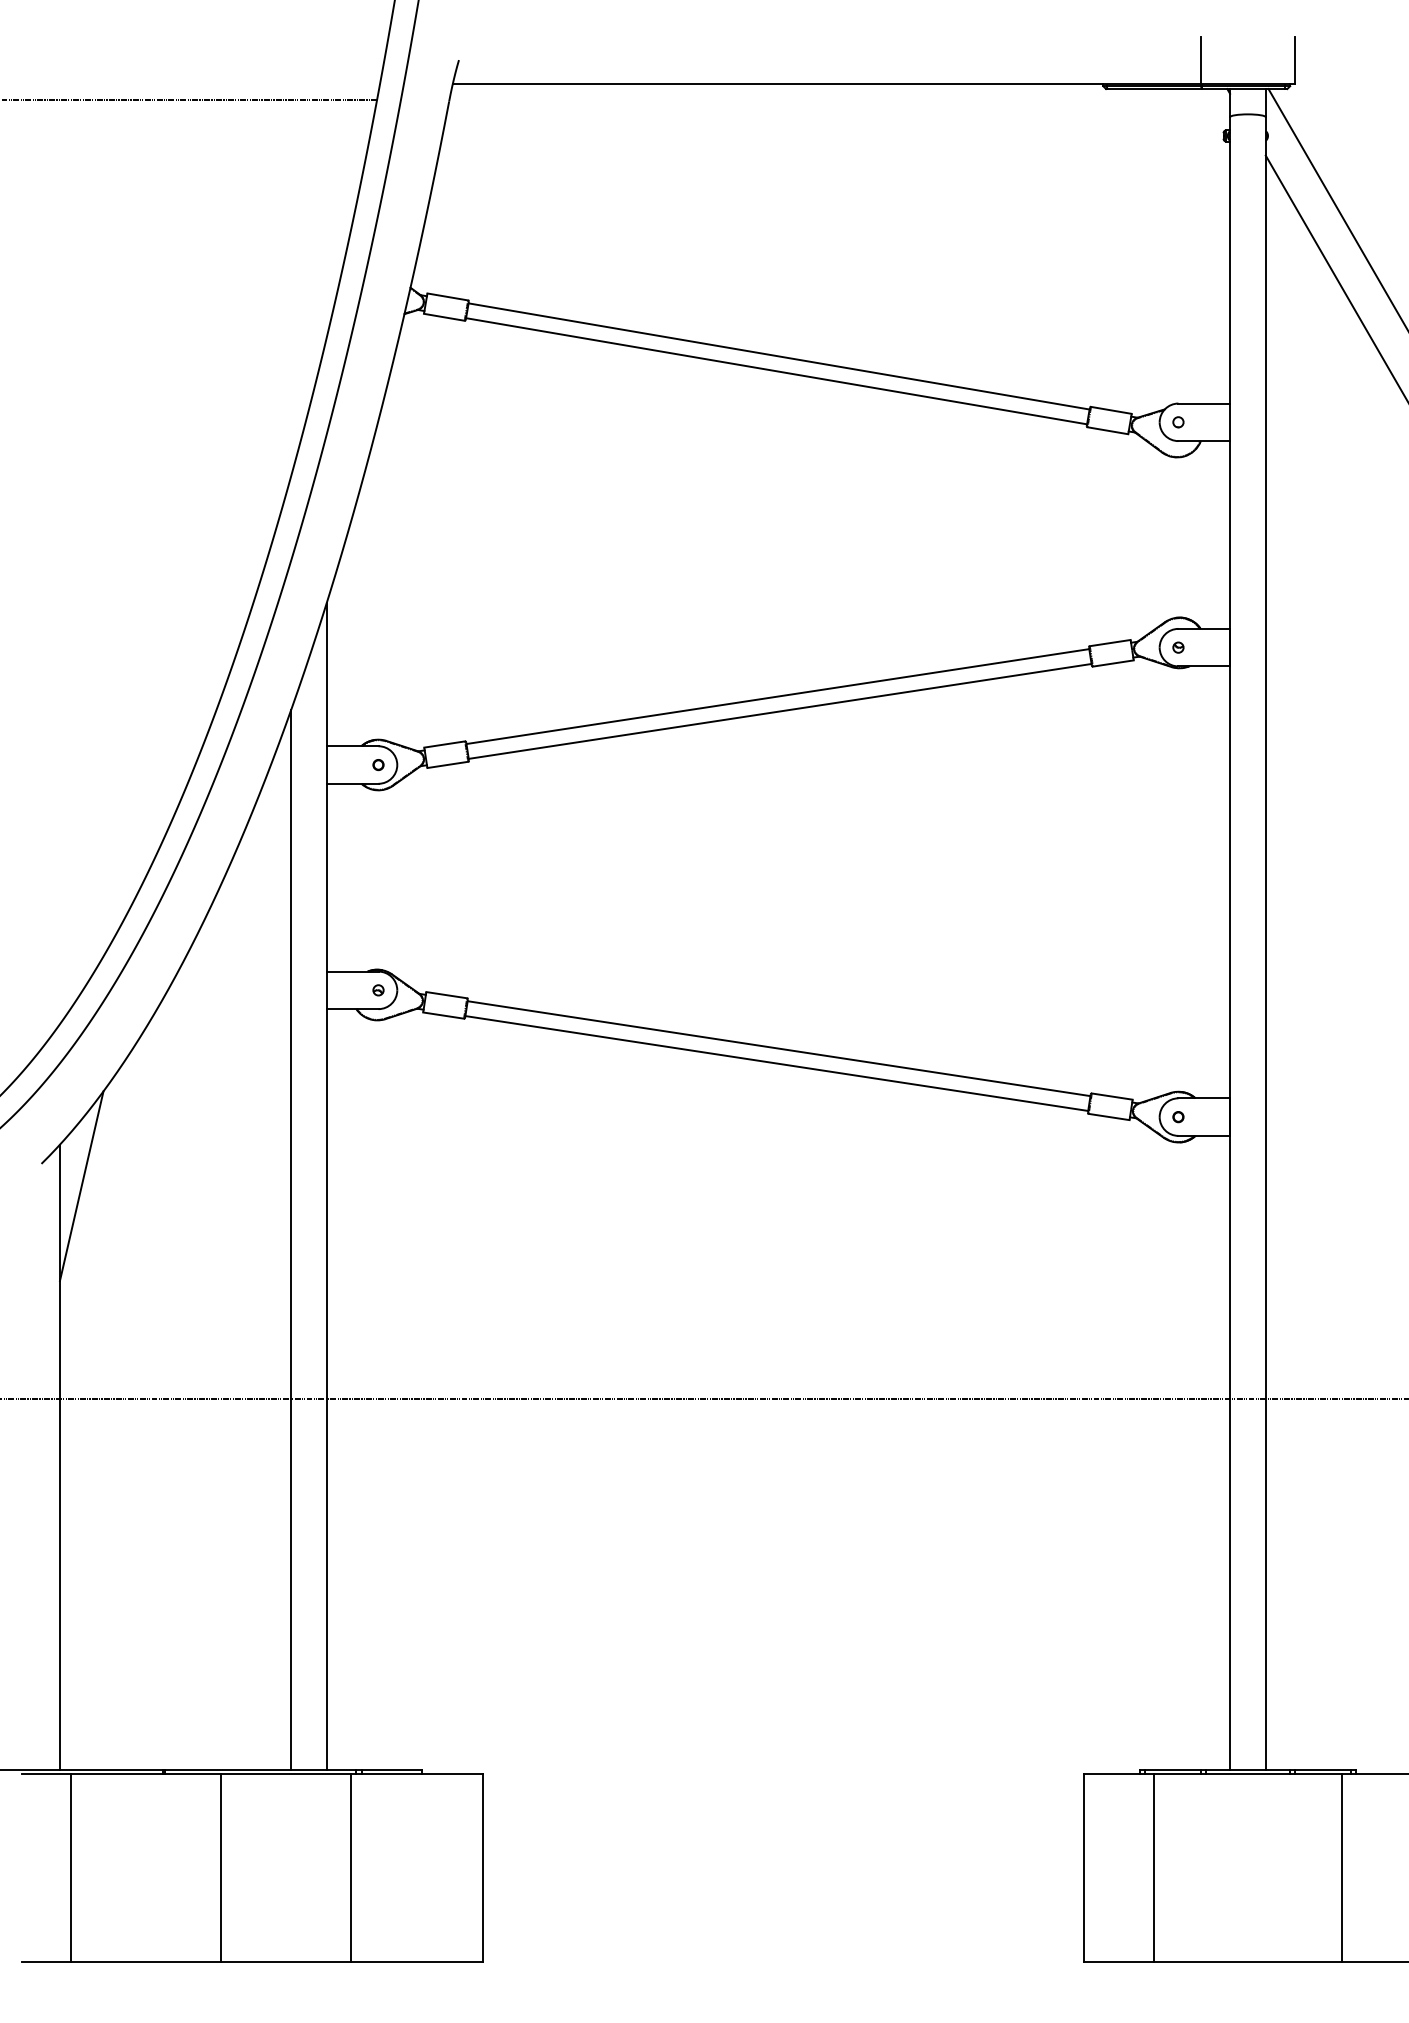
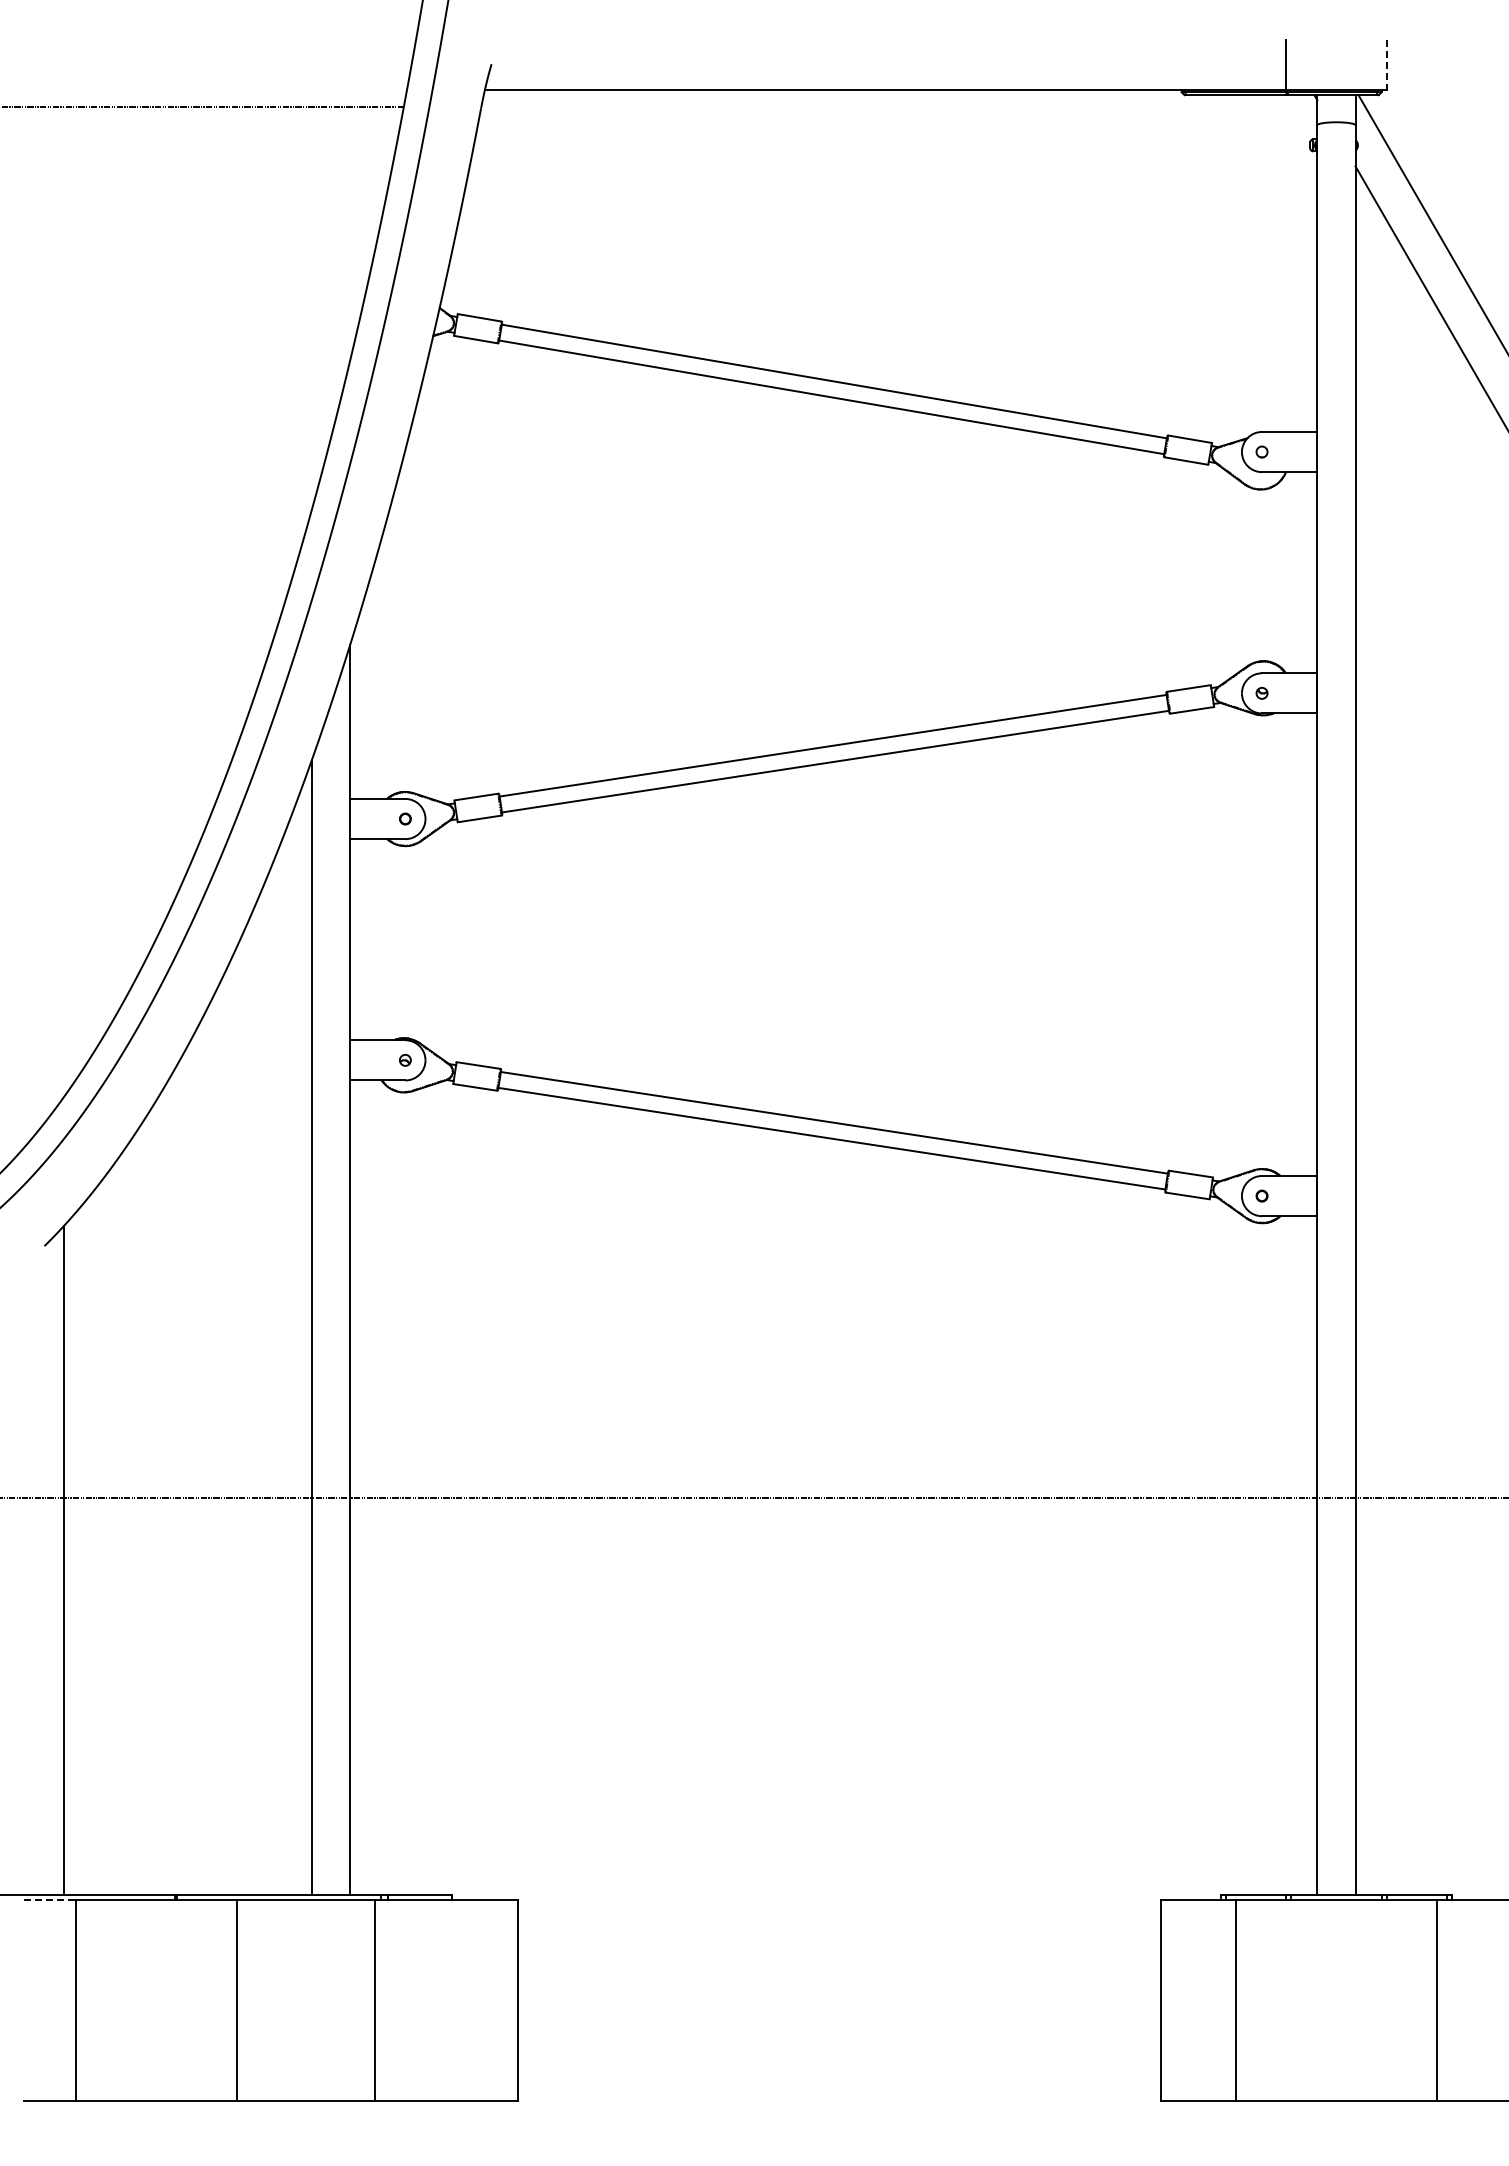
line: (1294, 61) -> (1386, 65), solid -> dashed
line: (81, 1185) -> (87, 1269), removed
line: (47, 1773) -> (50, 1899), solid -> dashed

